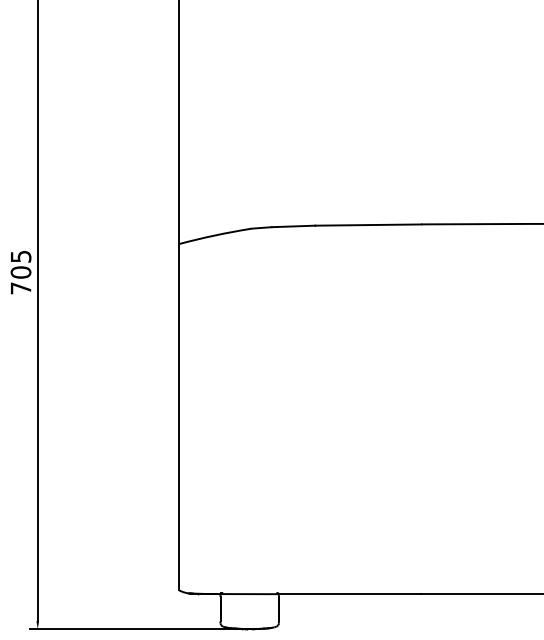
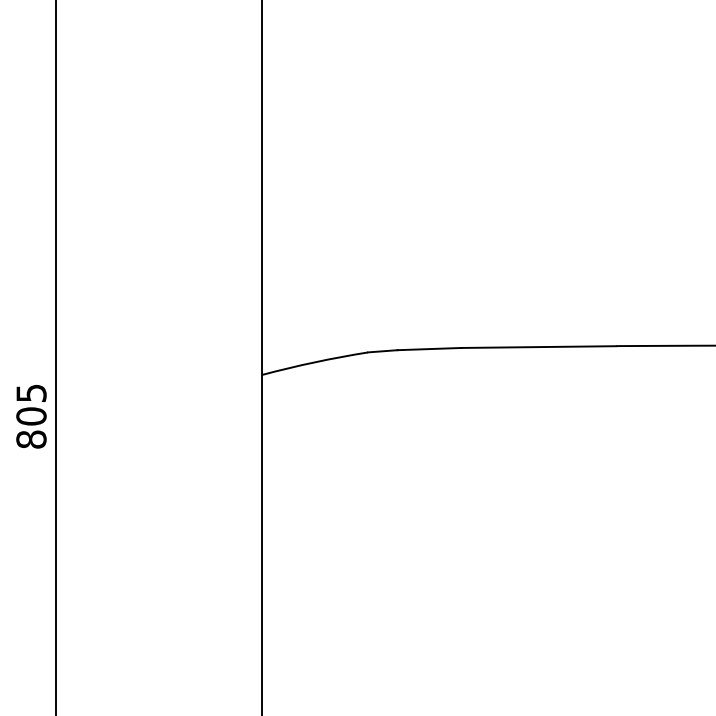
text: (20, 288) -> (30, 439), 705 -> 805

